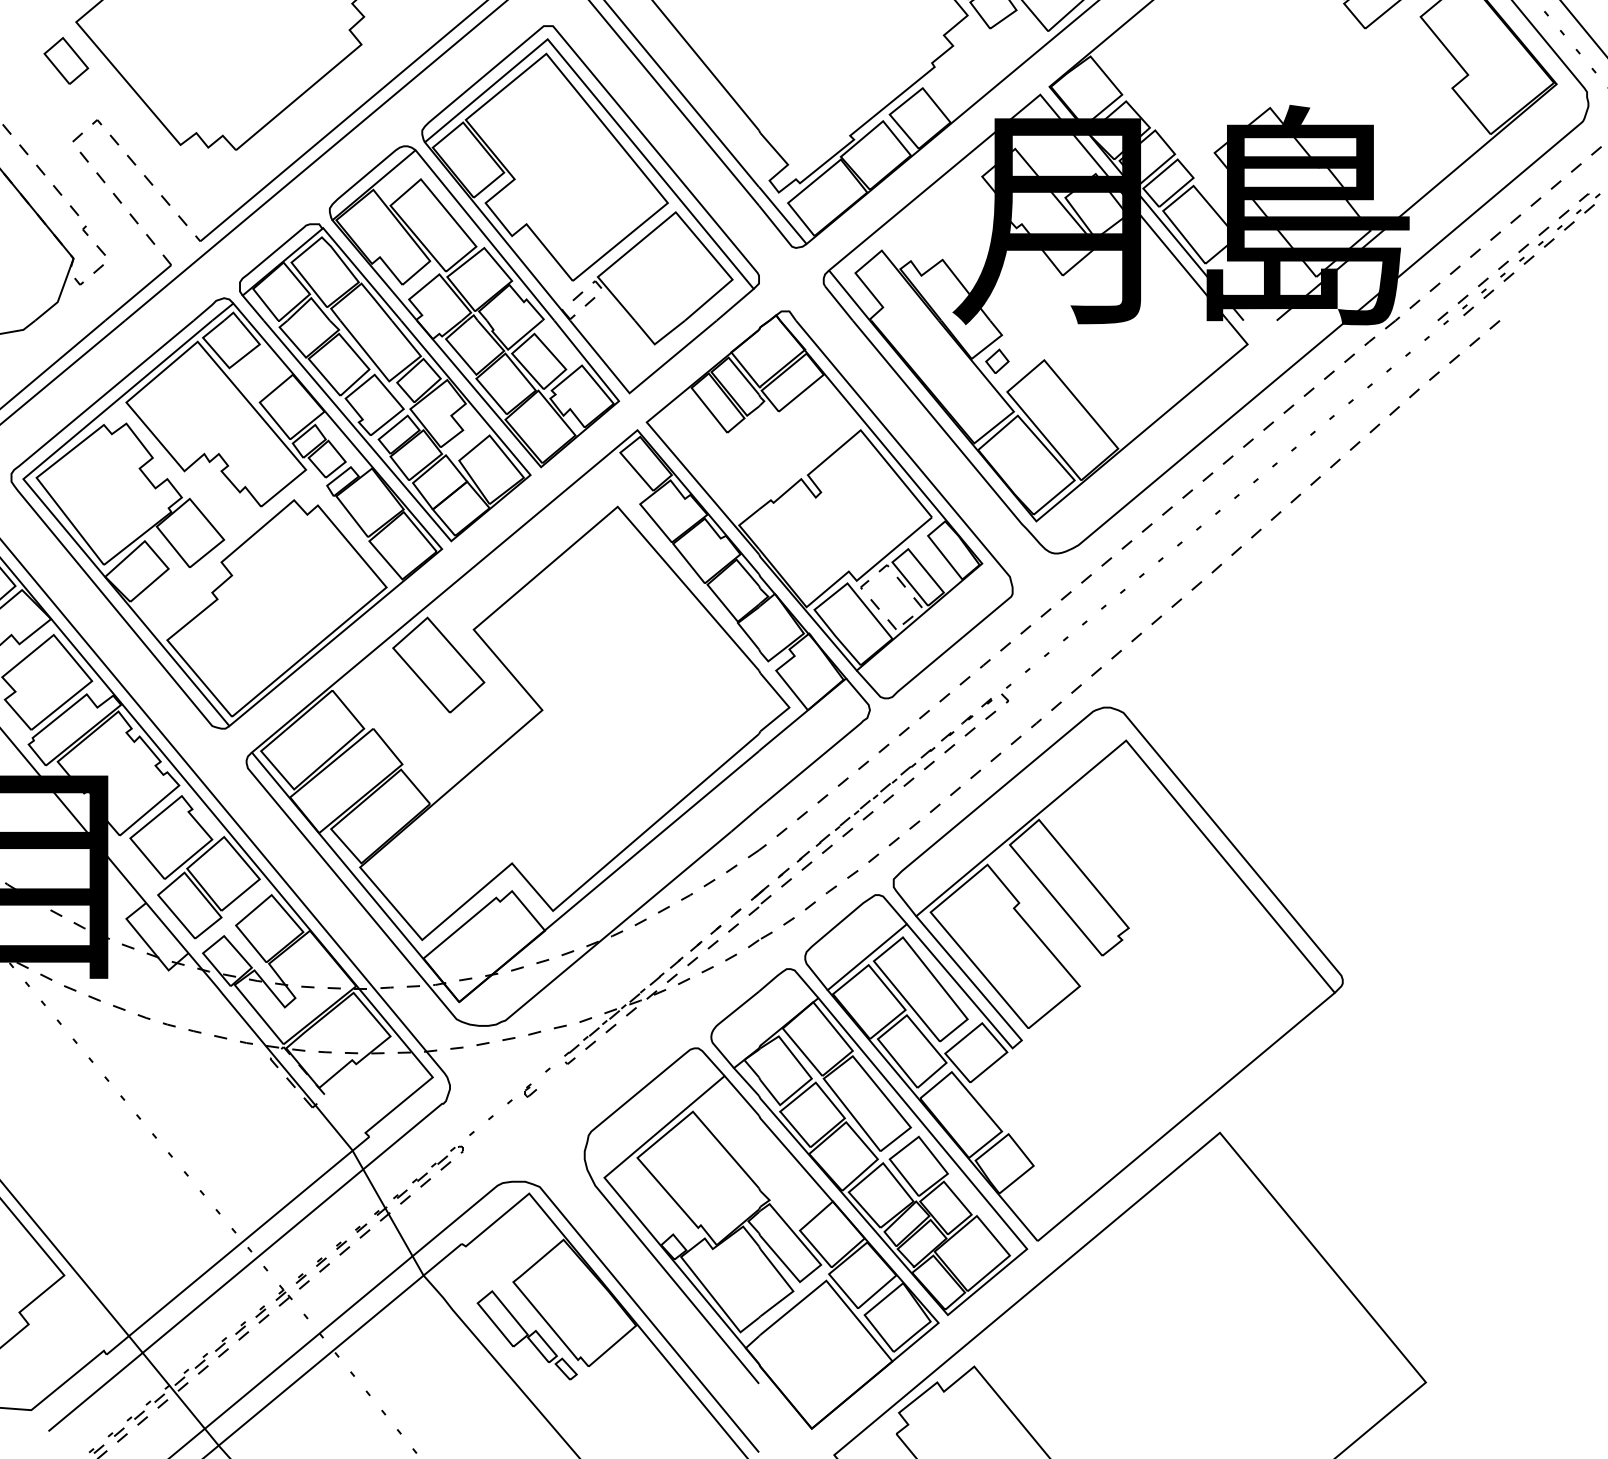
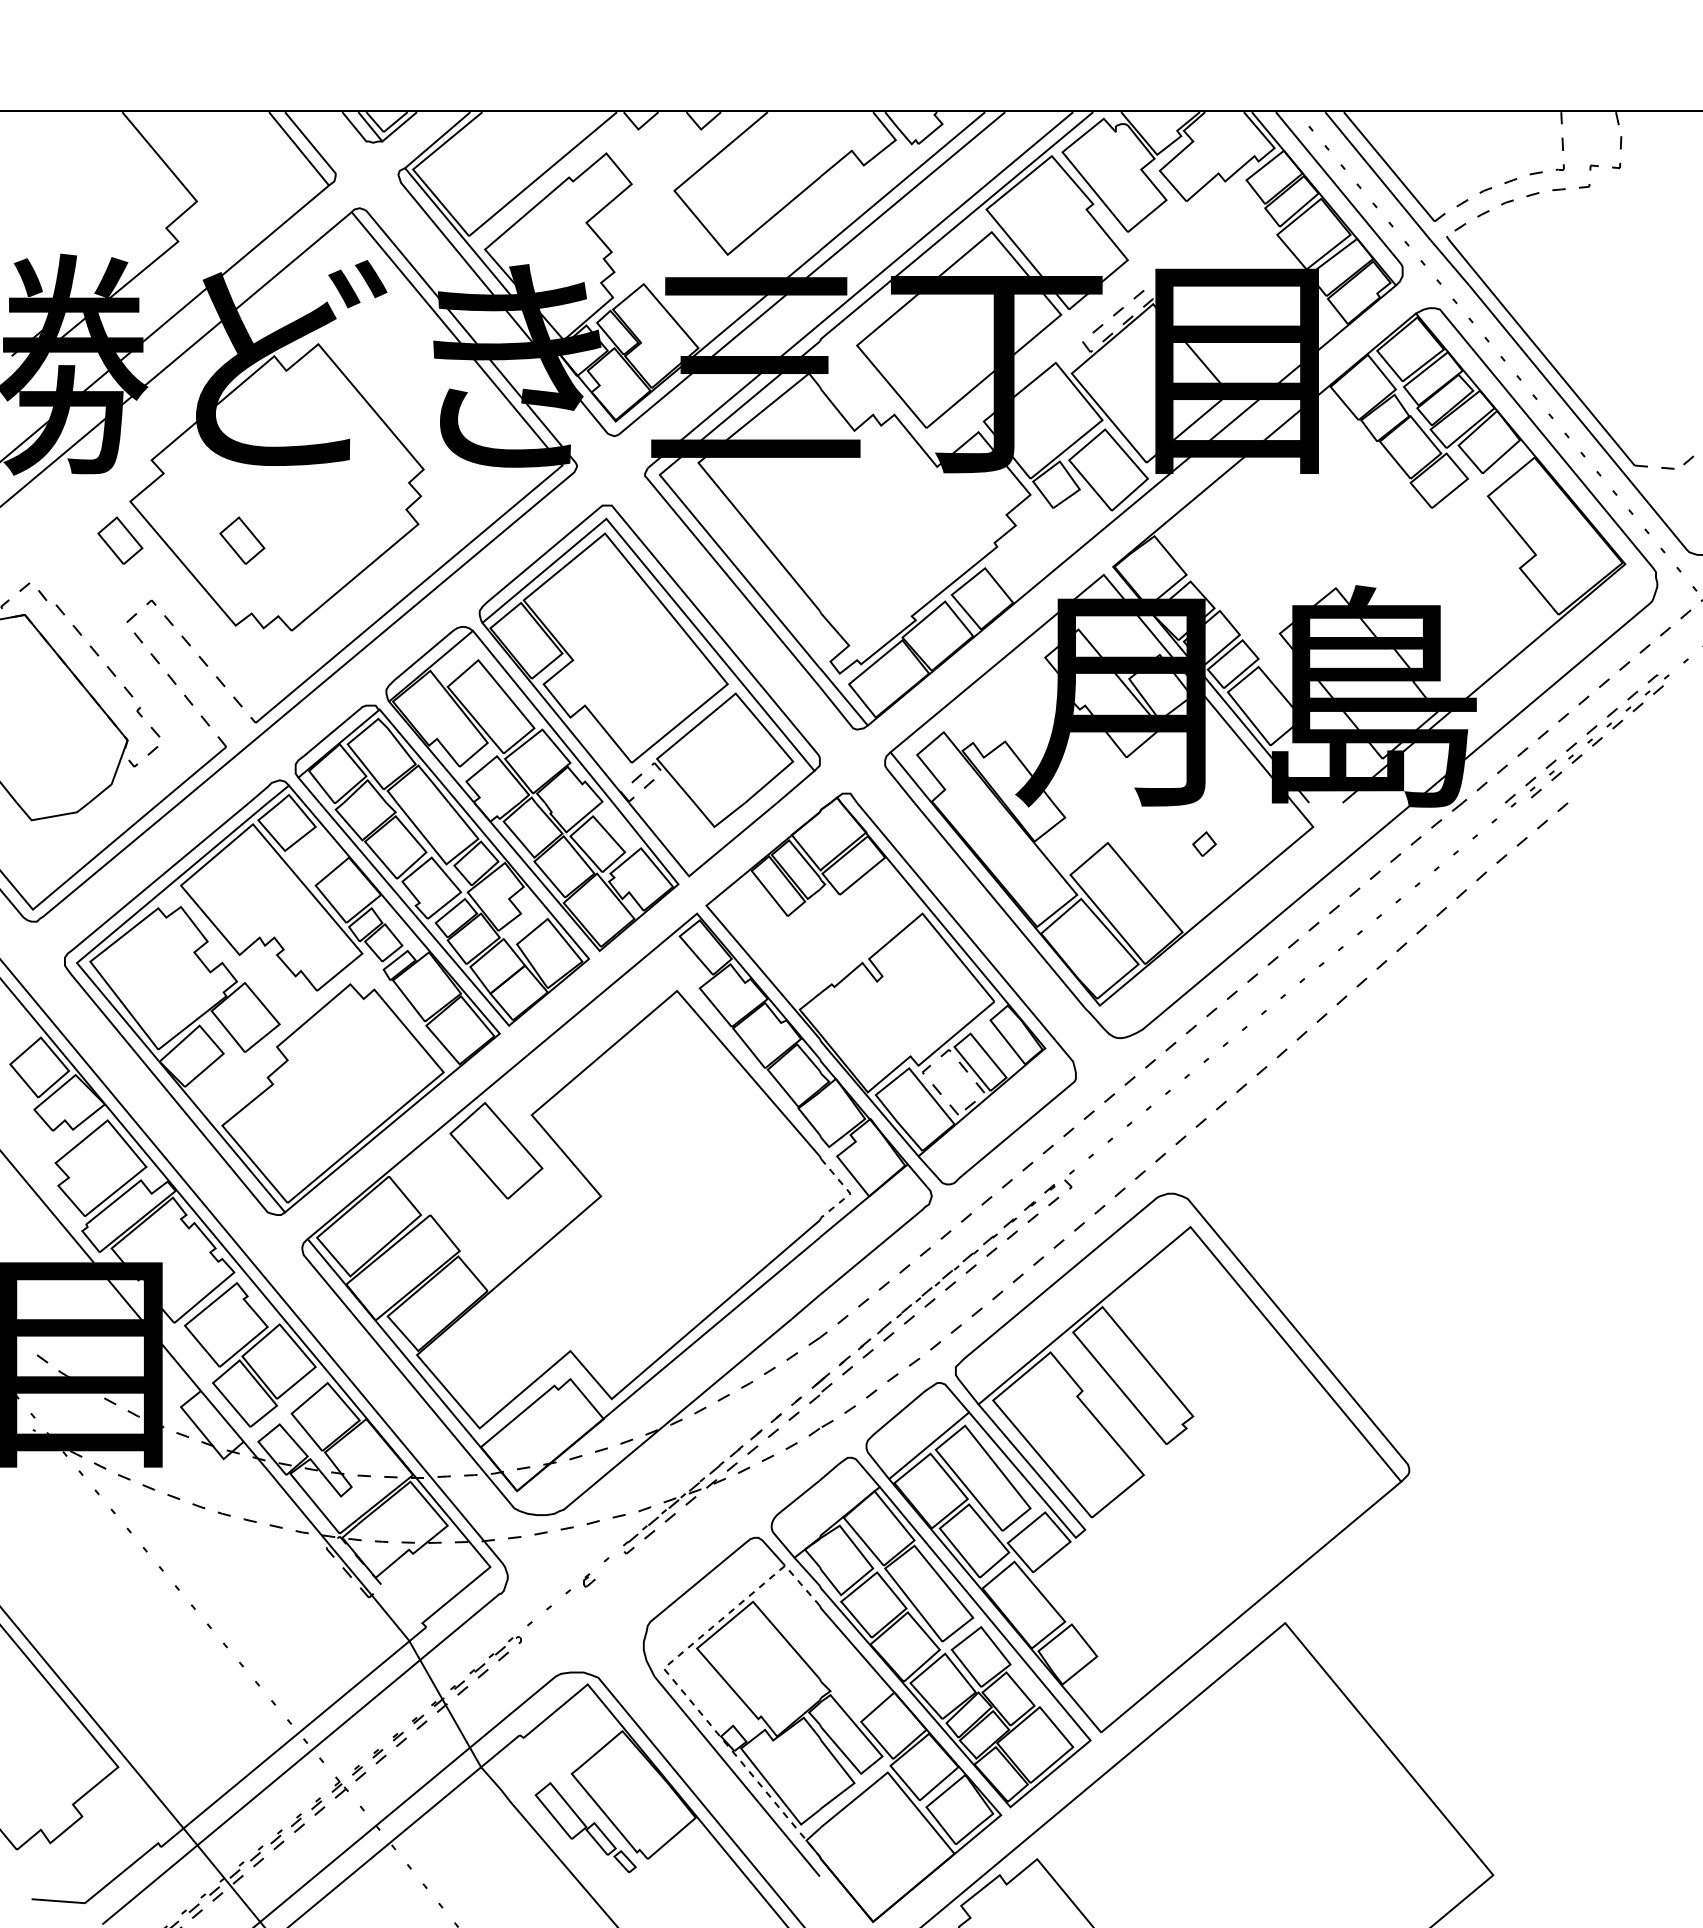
part: (187, 60) -> (242, 540), added
part: (997, 360) -> (1204, 843), moved
line: (787, 705) -> (848, 1191), solid -> dashed
line: (614, 1189) -> (673, 1680), solid -> dashed

